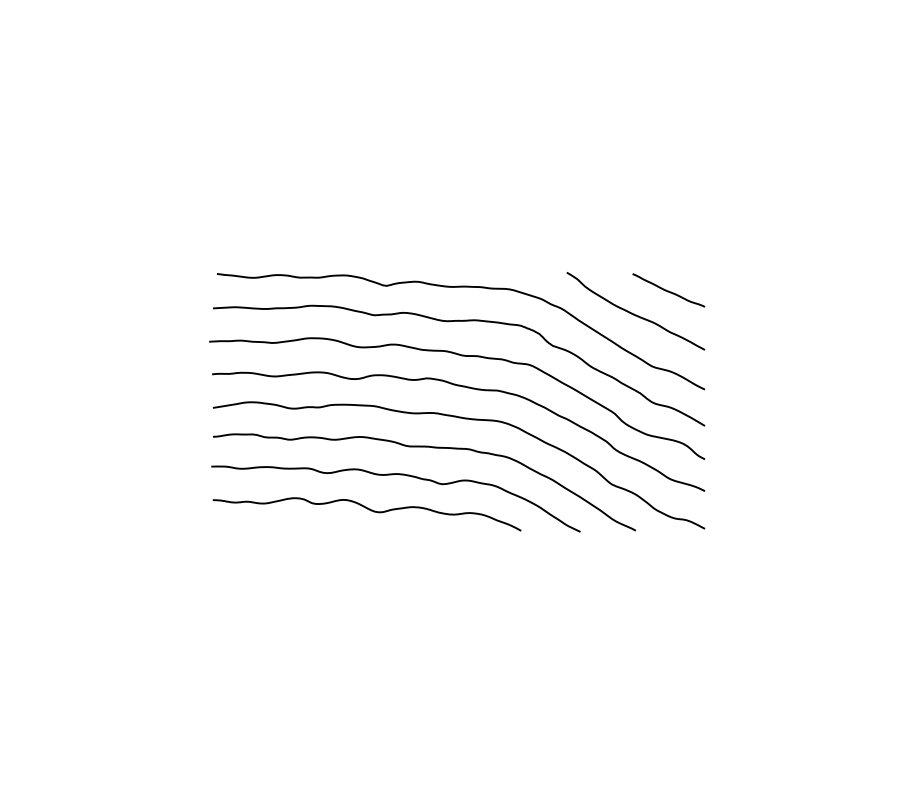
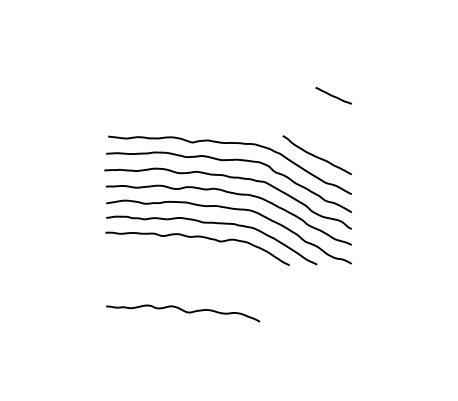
curve: (668, 289) -> (333, 95), moved
curve: (369, 512) -> (184, 312), moved

